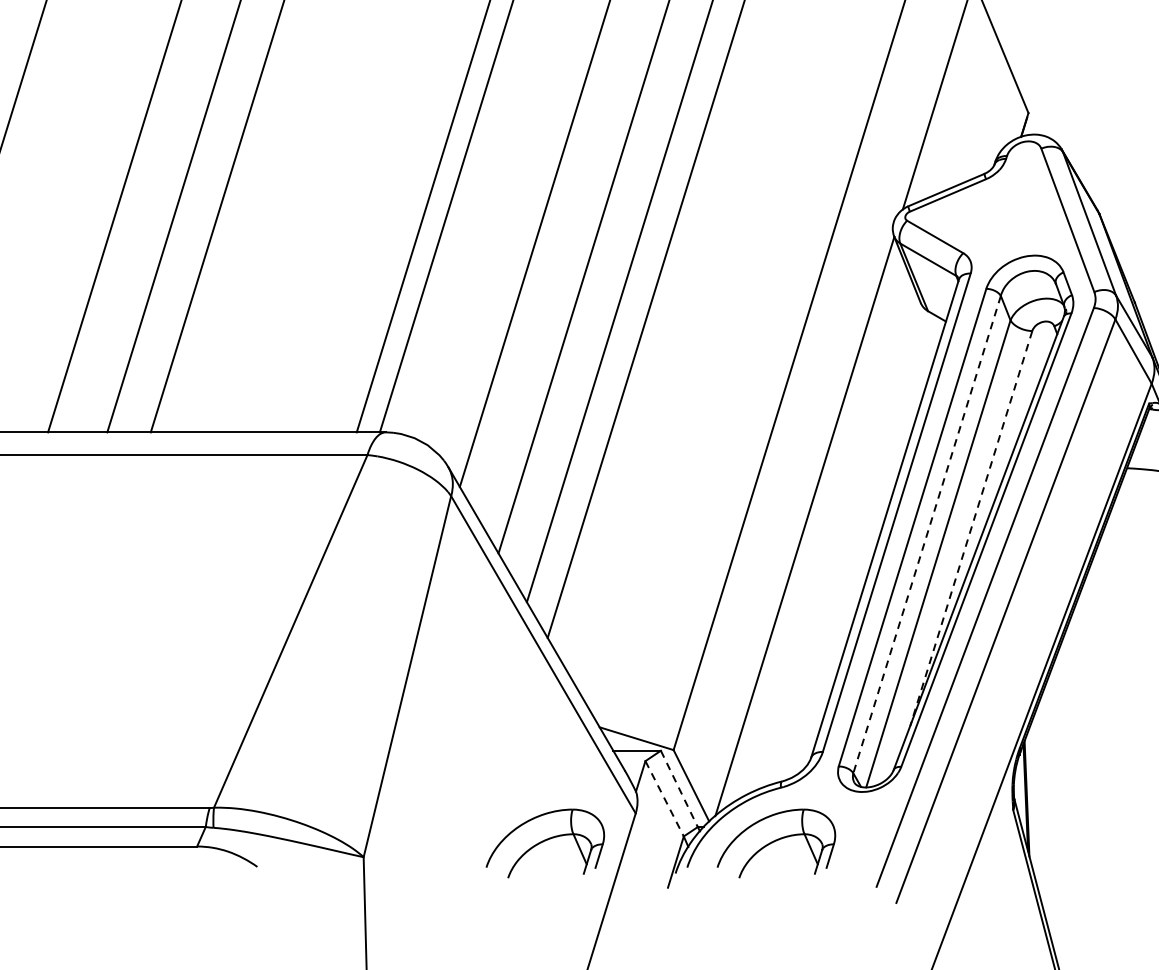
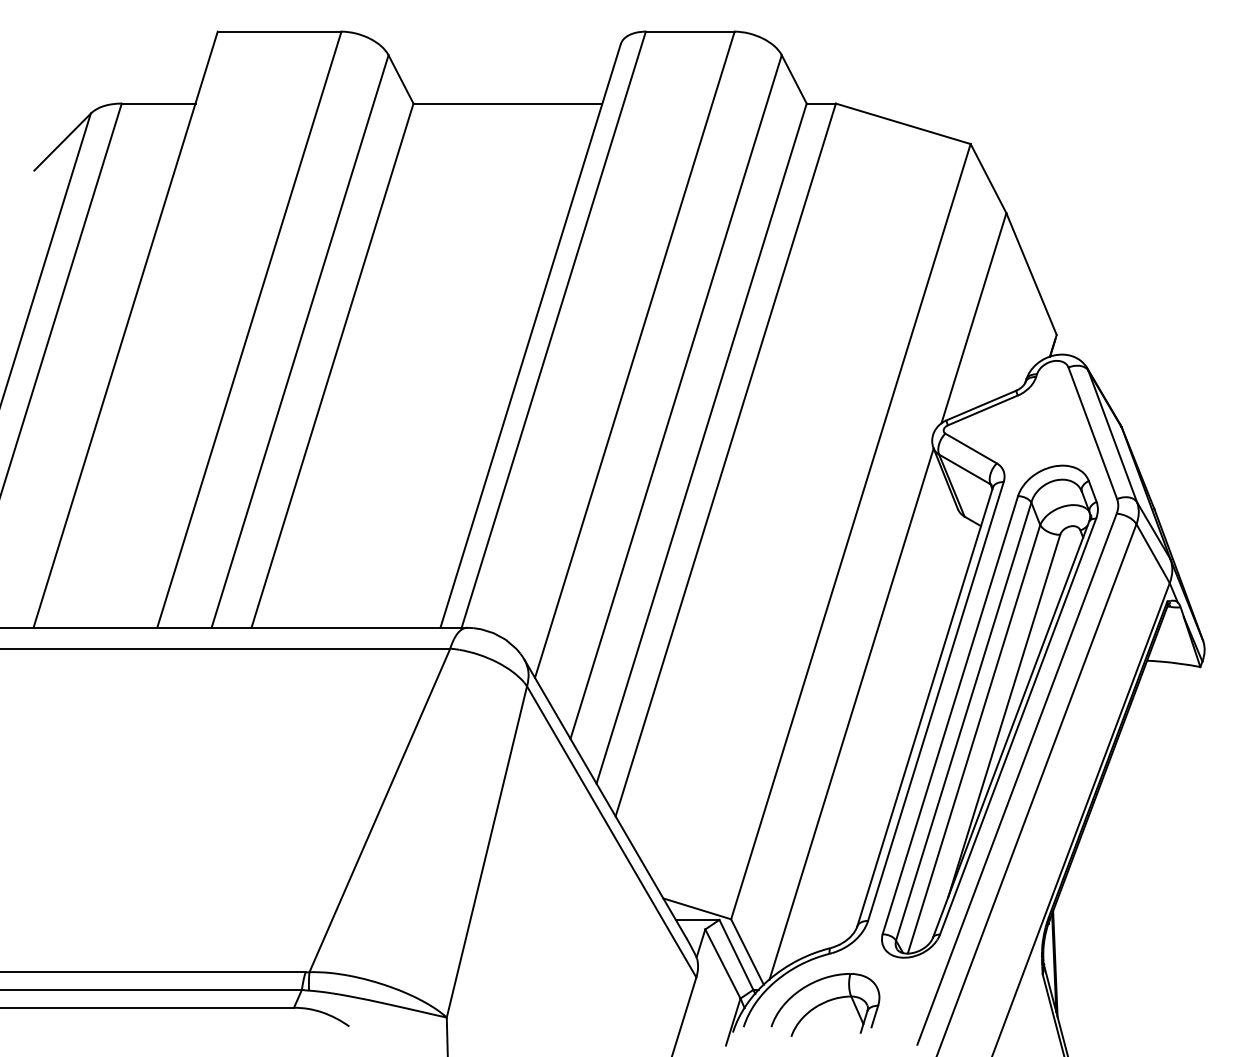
line: (971, 529) -> (1004, 716), dashed -> solid
line: (926, 535) -> (963, 722), dashed -> solid
line: (679, 788) -> (736, 954), dashed -> solid
line: (664, 798) -> (722, 963), dashed -> solid
part: (545, 842) -> (613, 1004), removed

